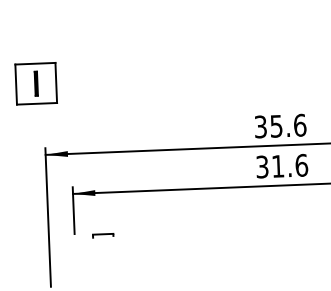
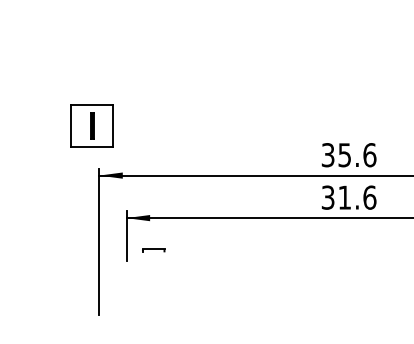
part: (35, 83) -> (91, 125), moved
part: (103, 235) -> (153, 250), moved

